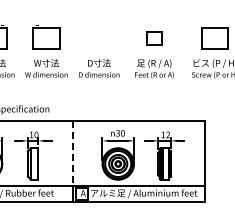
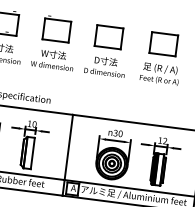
part: (98, 38) -> (108, 36), added
part: (154, 38) -> (163, 43), size x1.67
line: (73, 153) -> (68, 147), dashed -> solid

